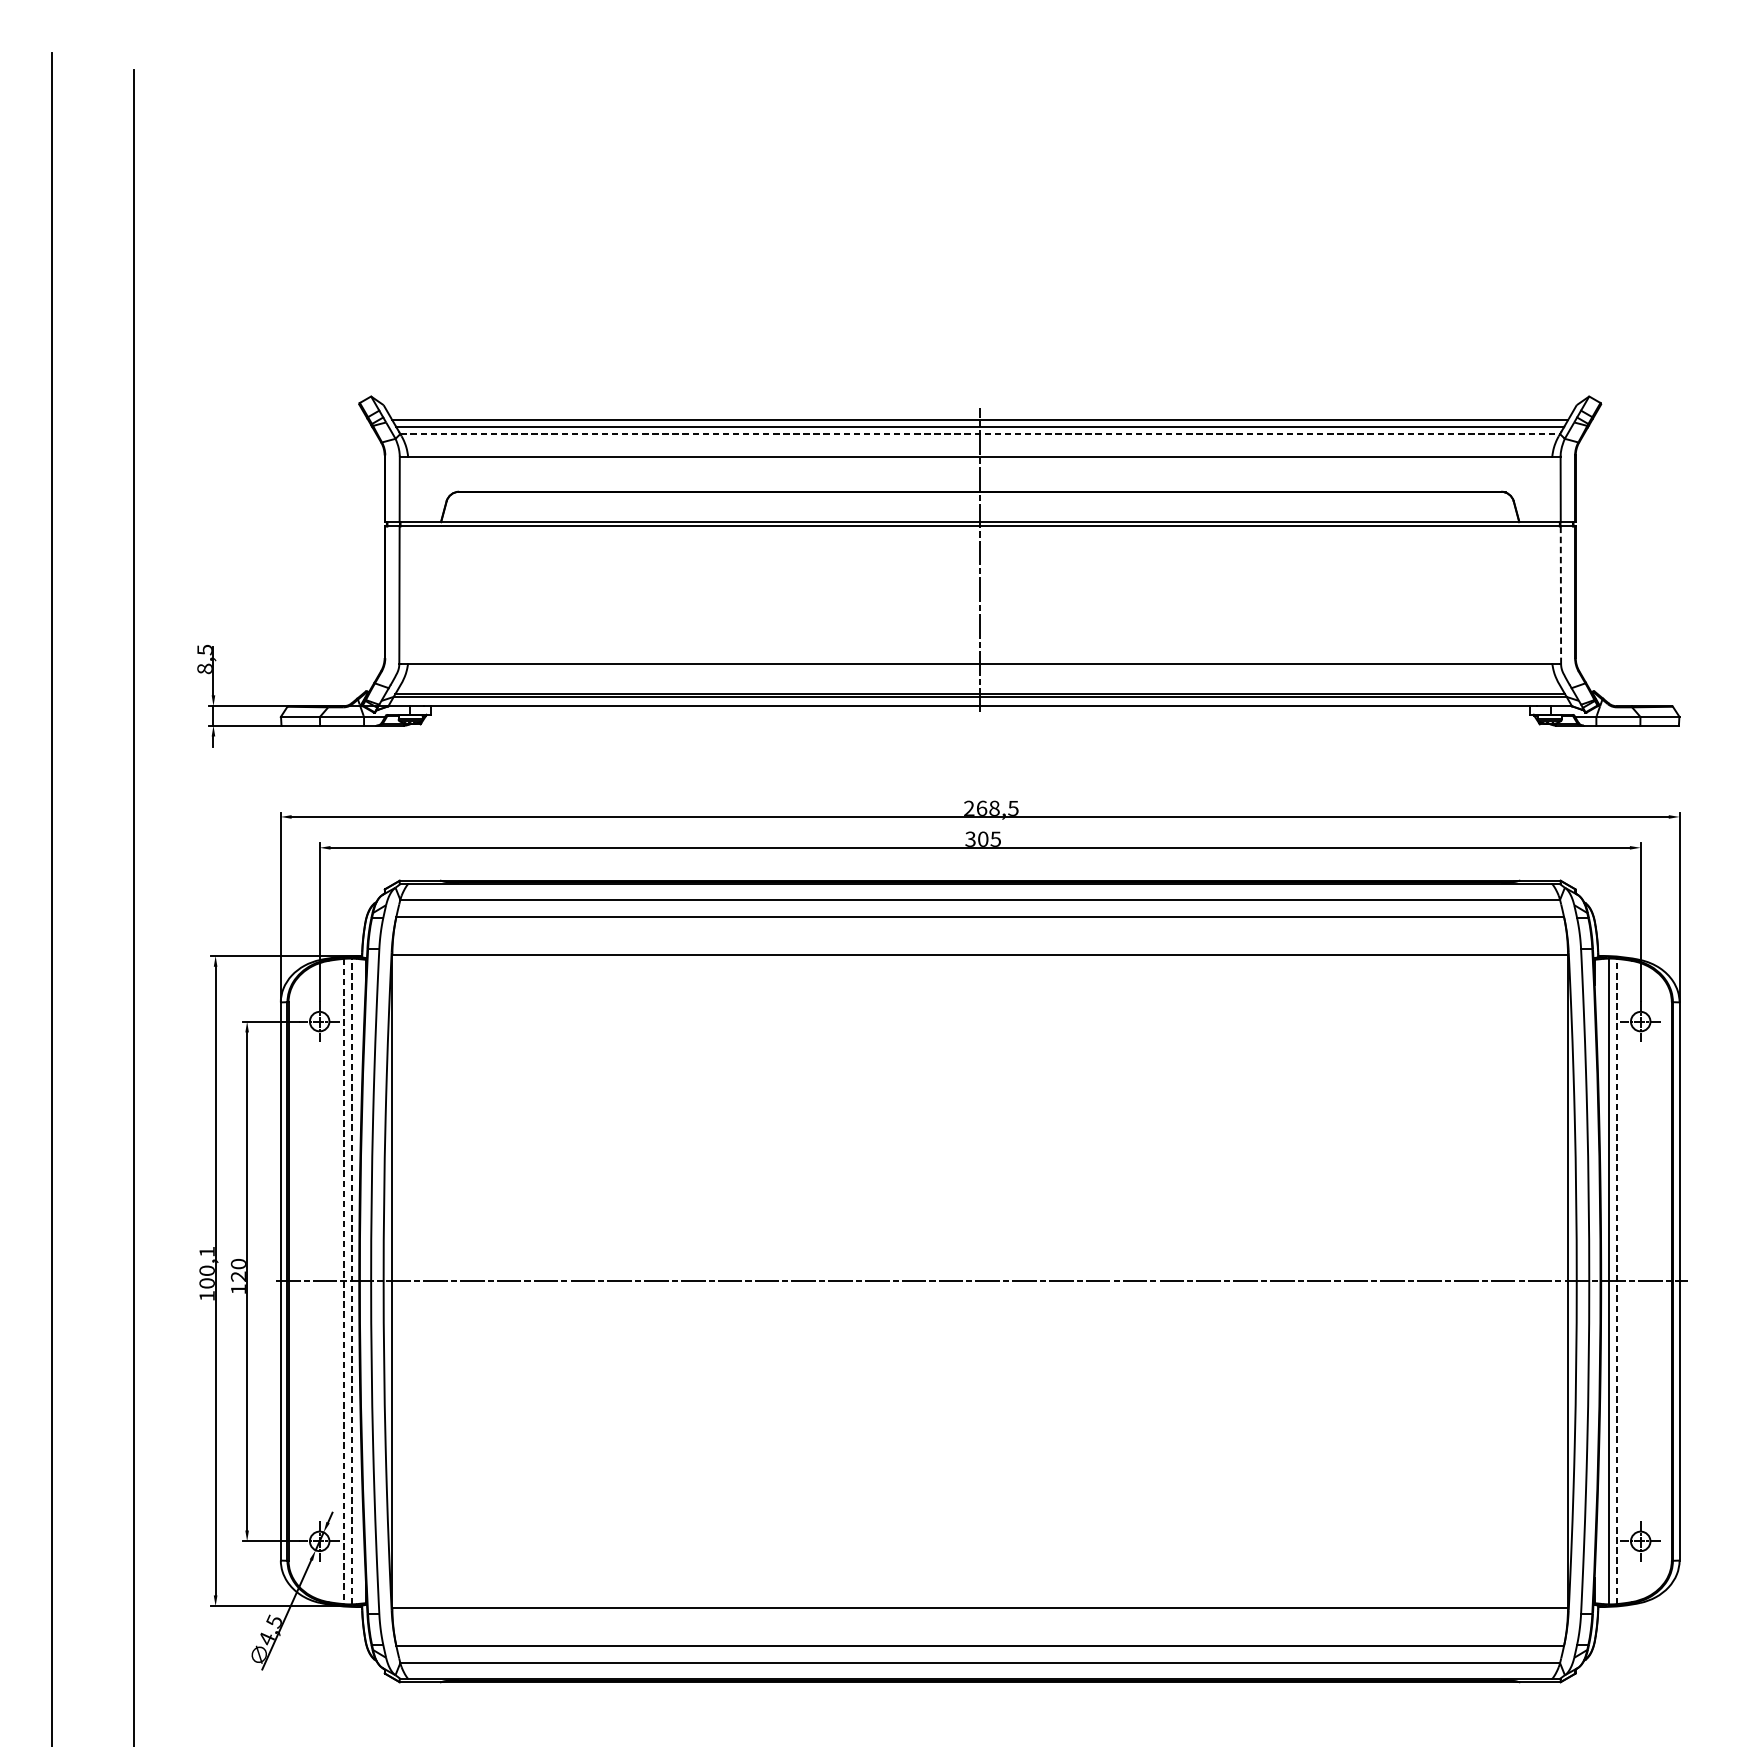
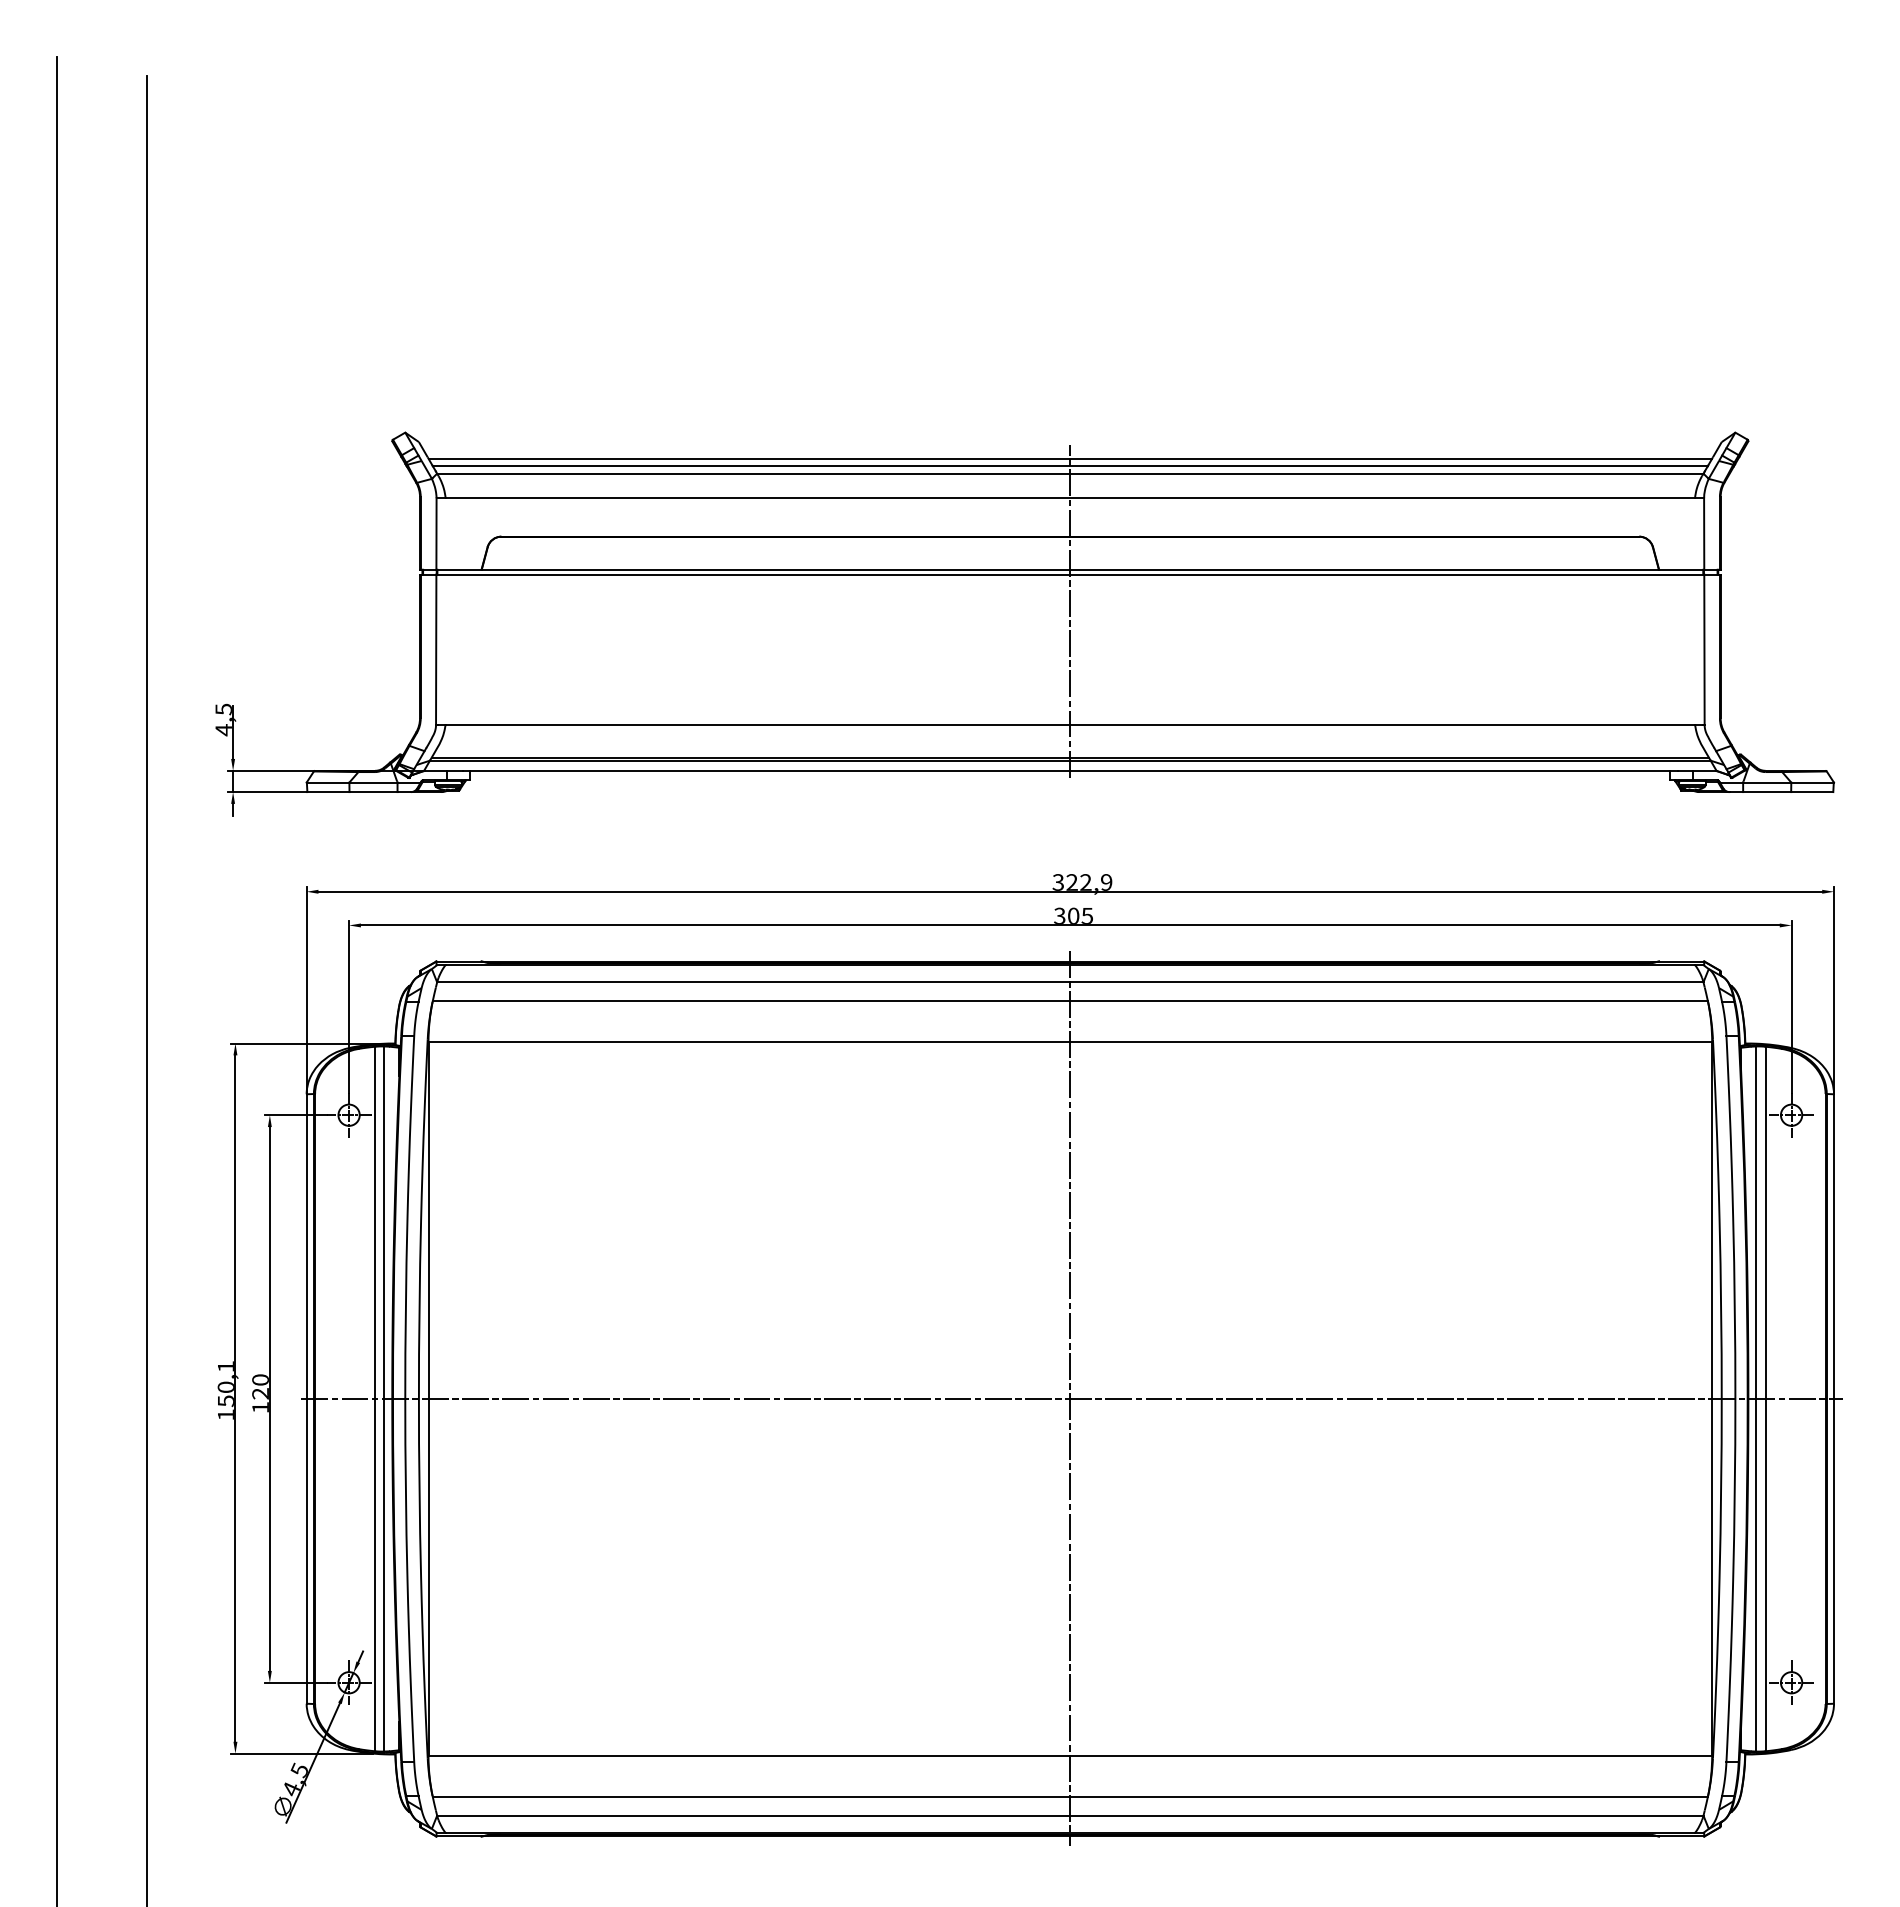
line: (980, 433) -> (1070, 473), dashed -> solid
line: (1560, 595) -> (1704, 649), dashed -> solid
text: (204, 669) -> (223, 730), 8,5 -> 4,5
text: (991, 808) -> (1082, 882), 268,5 -> 322,9
line: (343, 1281) -> (375, 1399), dashed -> solid
line: (352, 1281) -> (384, 1399), dashed -> solid
line: (980, 1281) -> (1070, 1398), added
line: (1616, 1281) -> (1765, 1398), dashed -> solid
text: (206, 1283) -> (225, 1401), 100,1 -> 150,1

